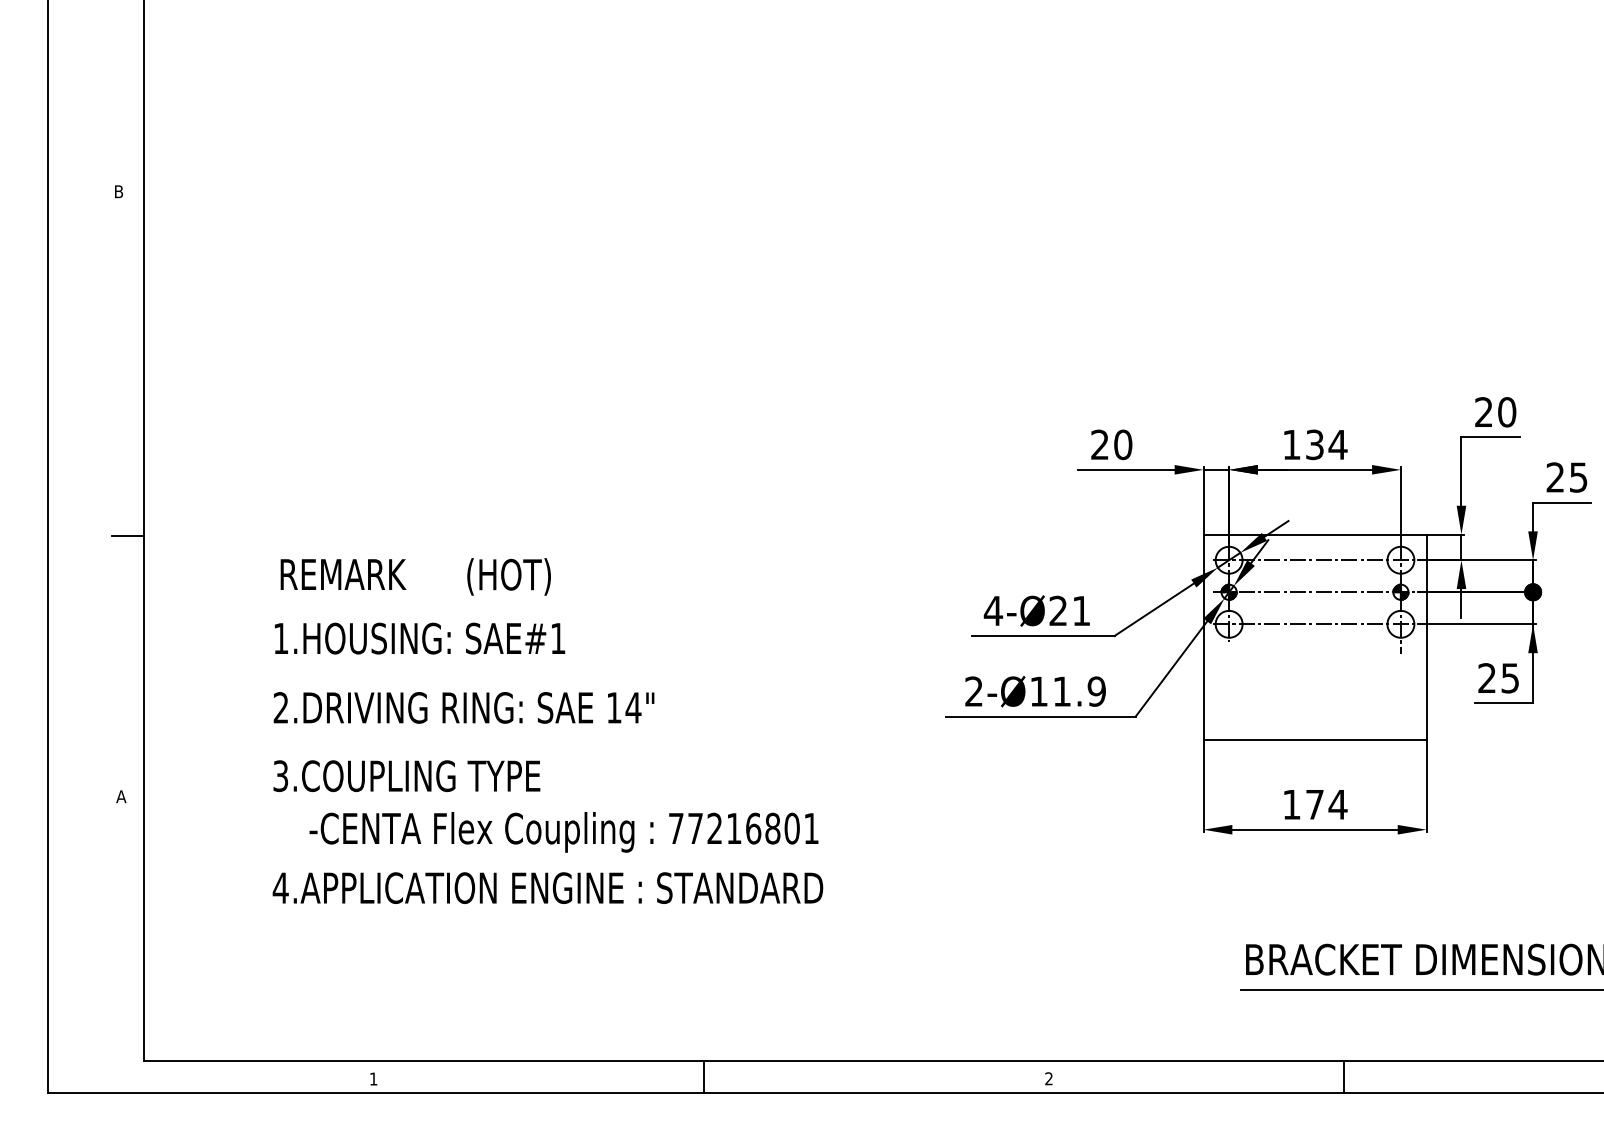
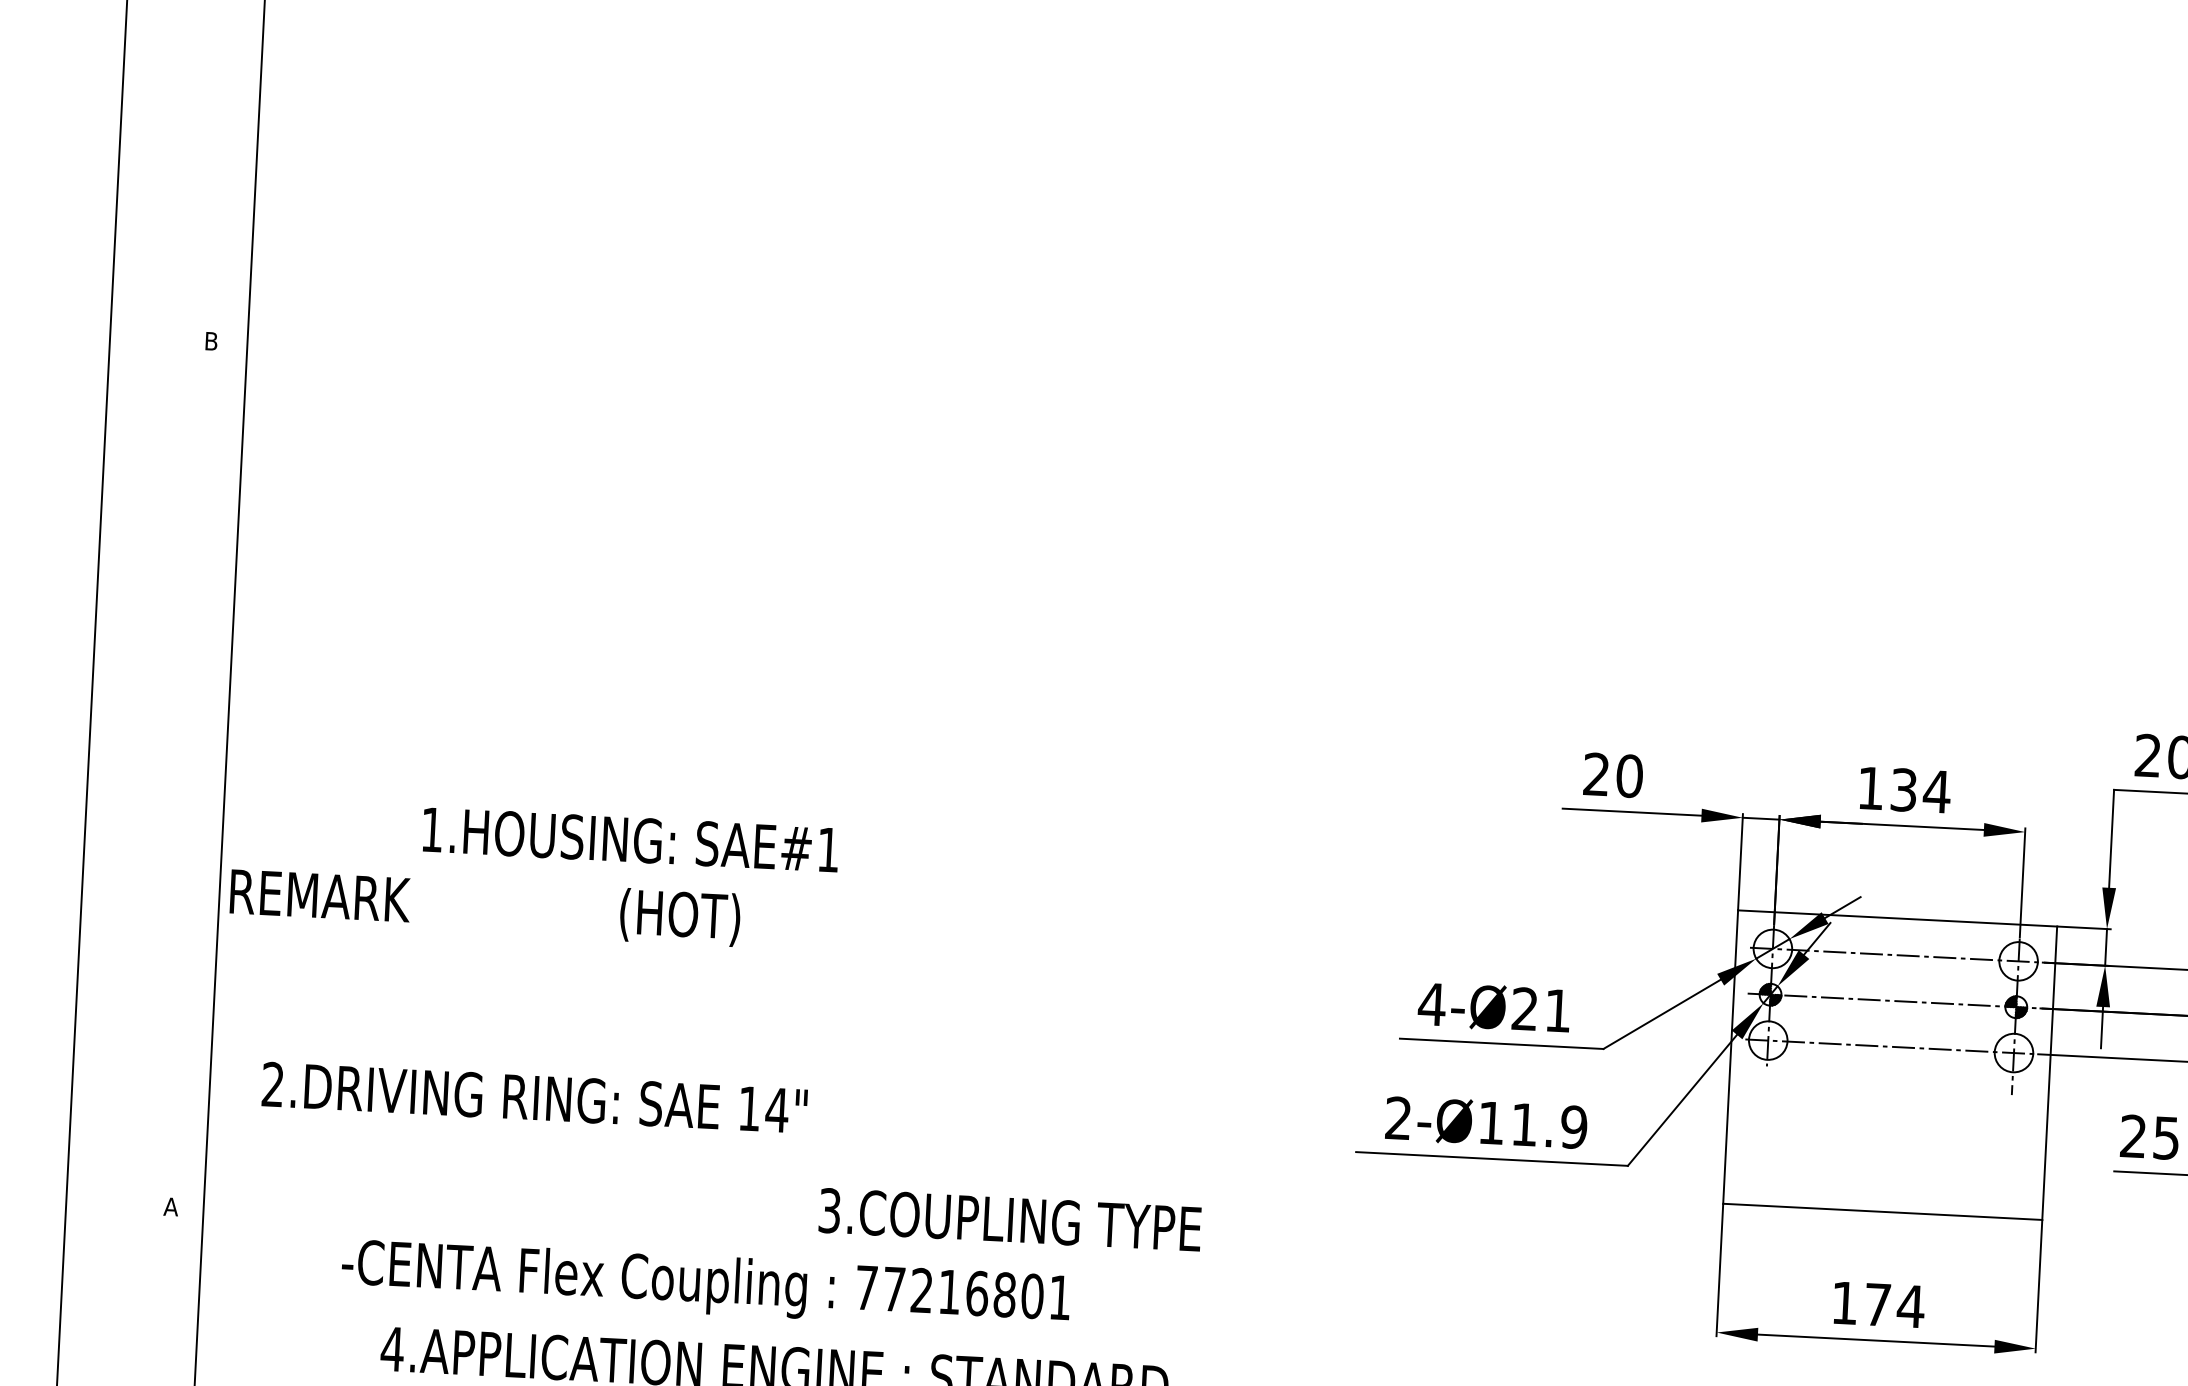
line: (127, 536) -> (198, 835), removed
text: (343, 574) -> (320, 895), moved
text: (508, 576) -> (679, 916), moved
text: (420, 638) -> (631, 839), moved
text: (463, 707) -> (533, 1097), moved
text: (406, 776) -> (1009, 1220), moved
text: (563, 832) -> (705, 1285), moved

